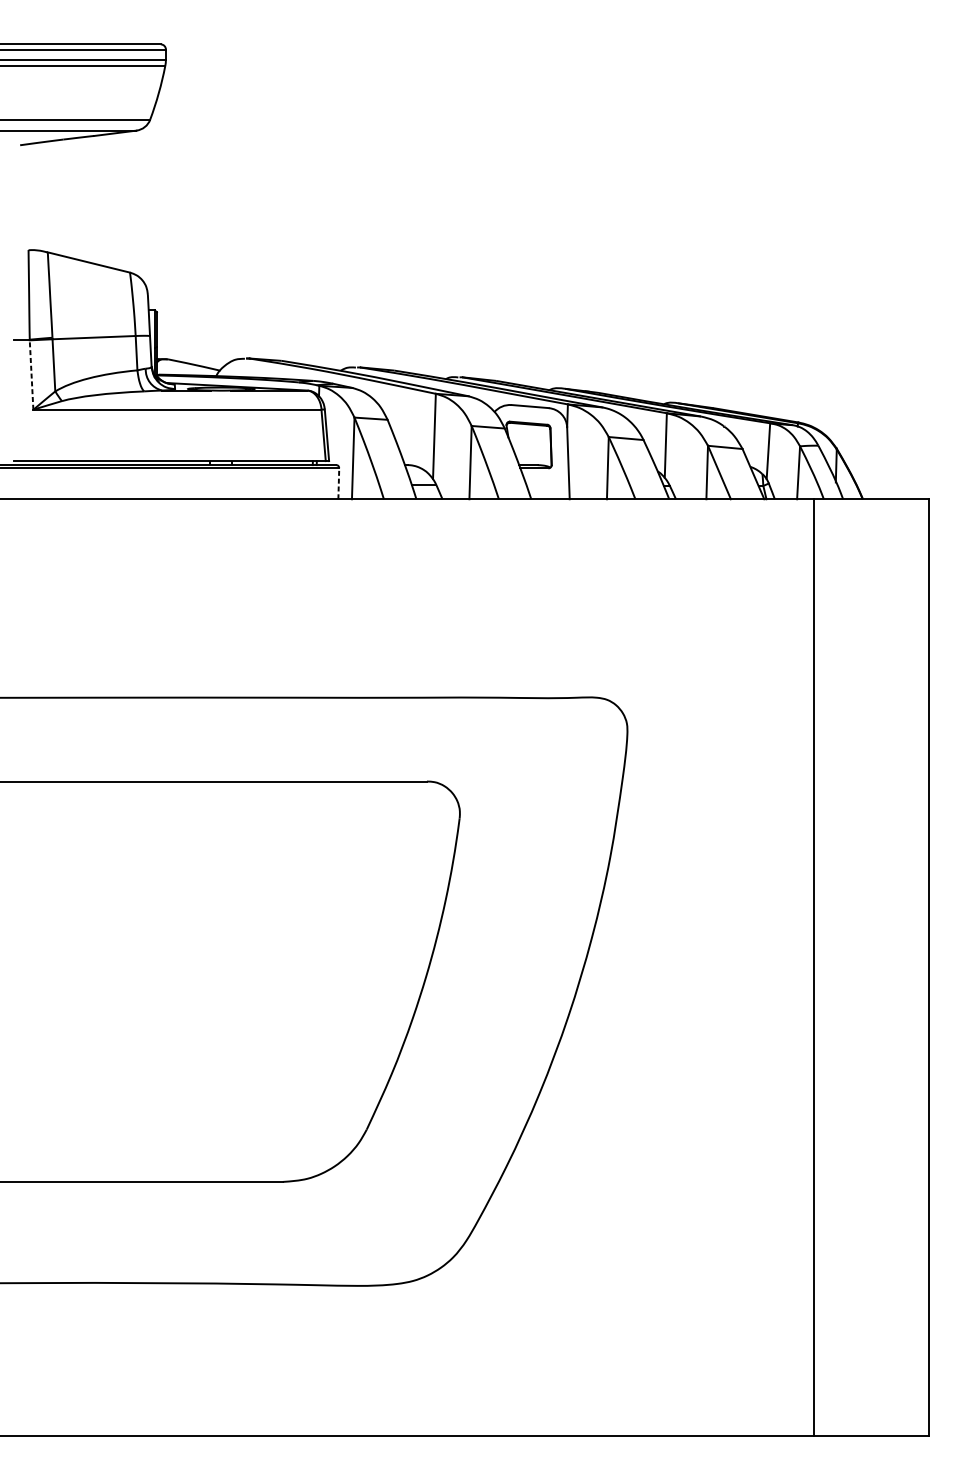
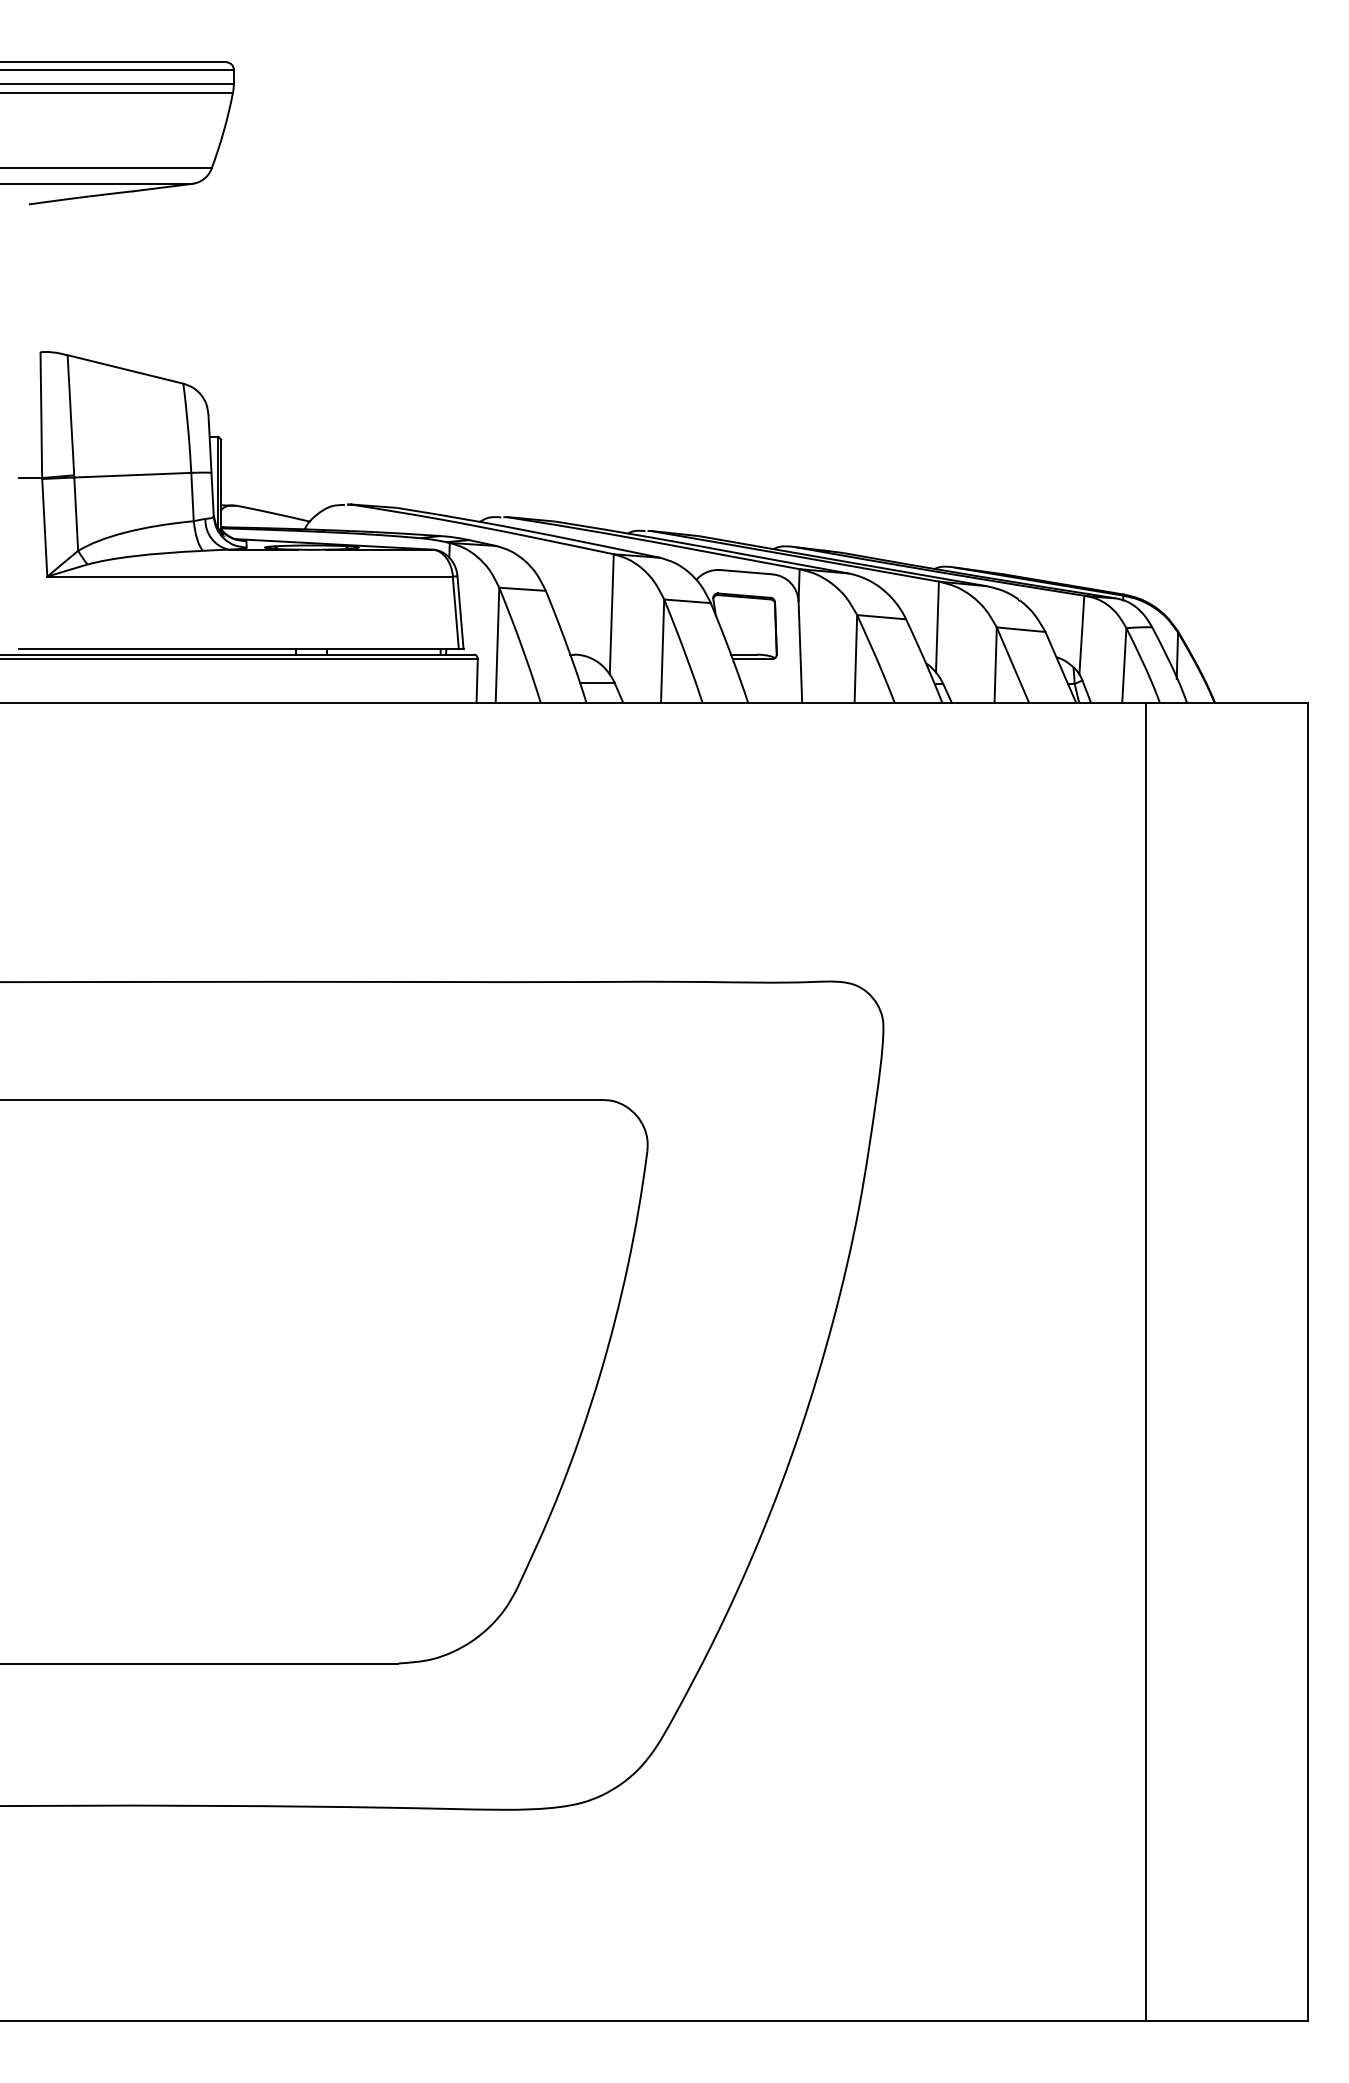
line: (31, 374) -> (44, 527), dashed -> solid
line: (339, 483) -> (477, 680), dashed -> solid

